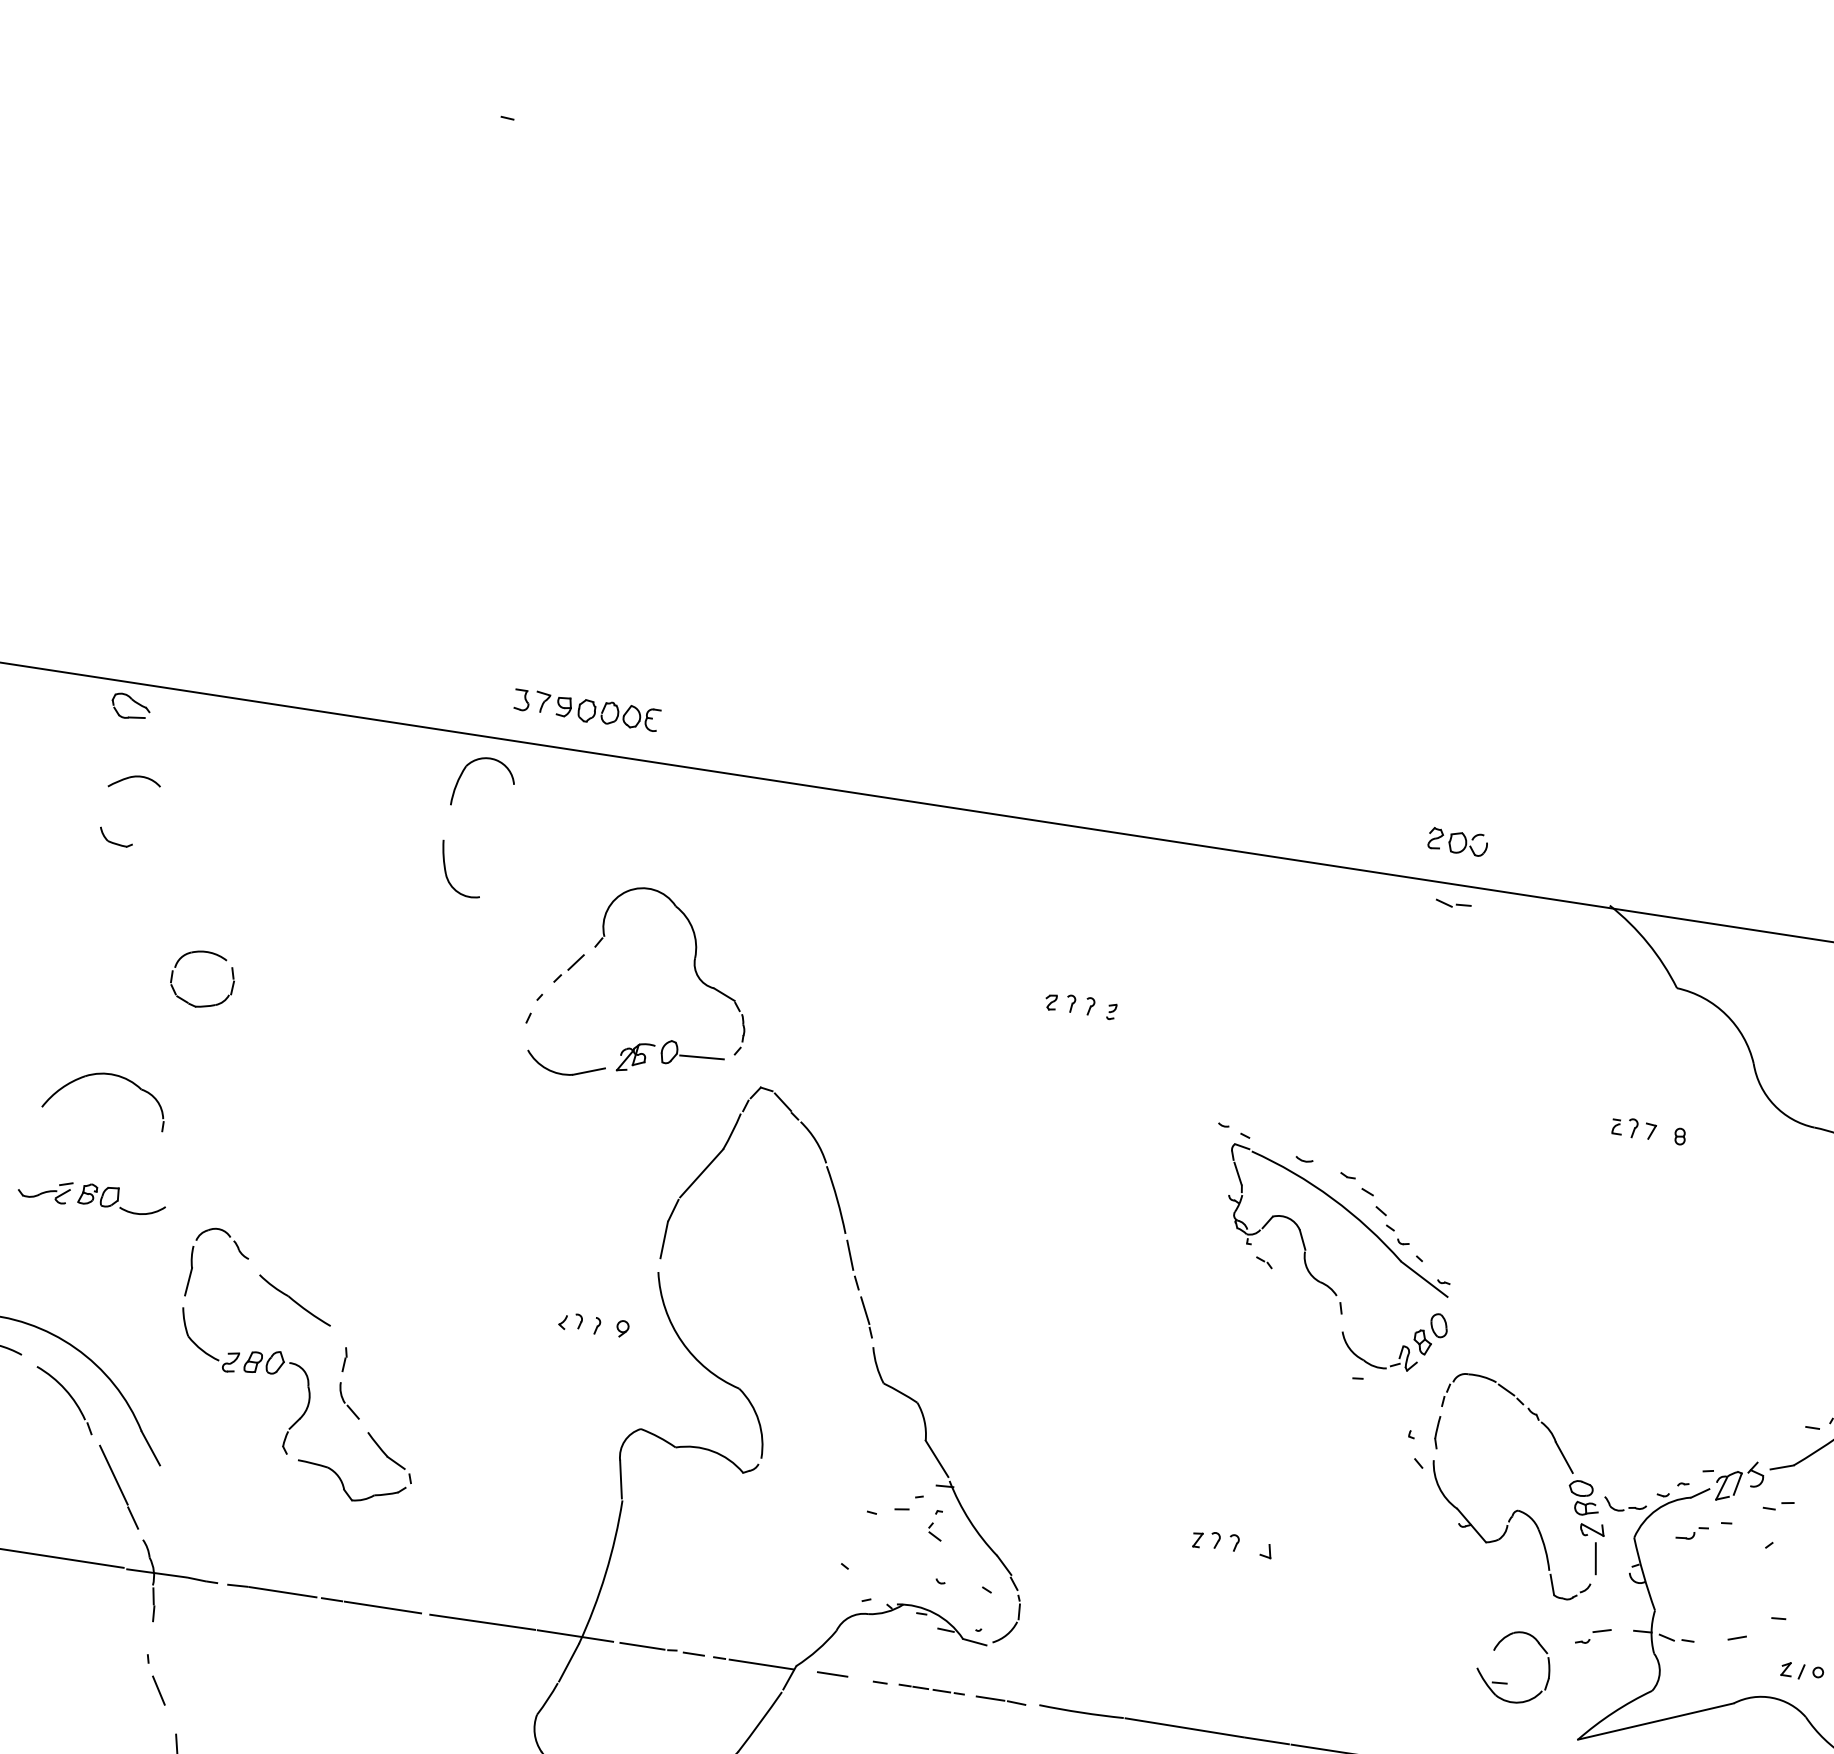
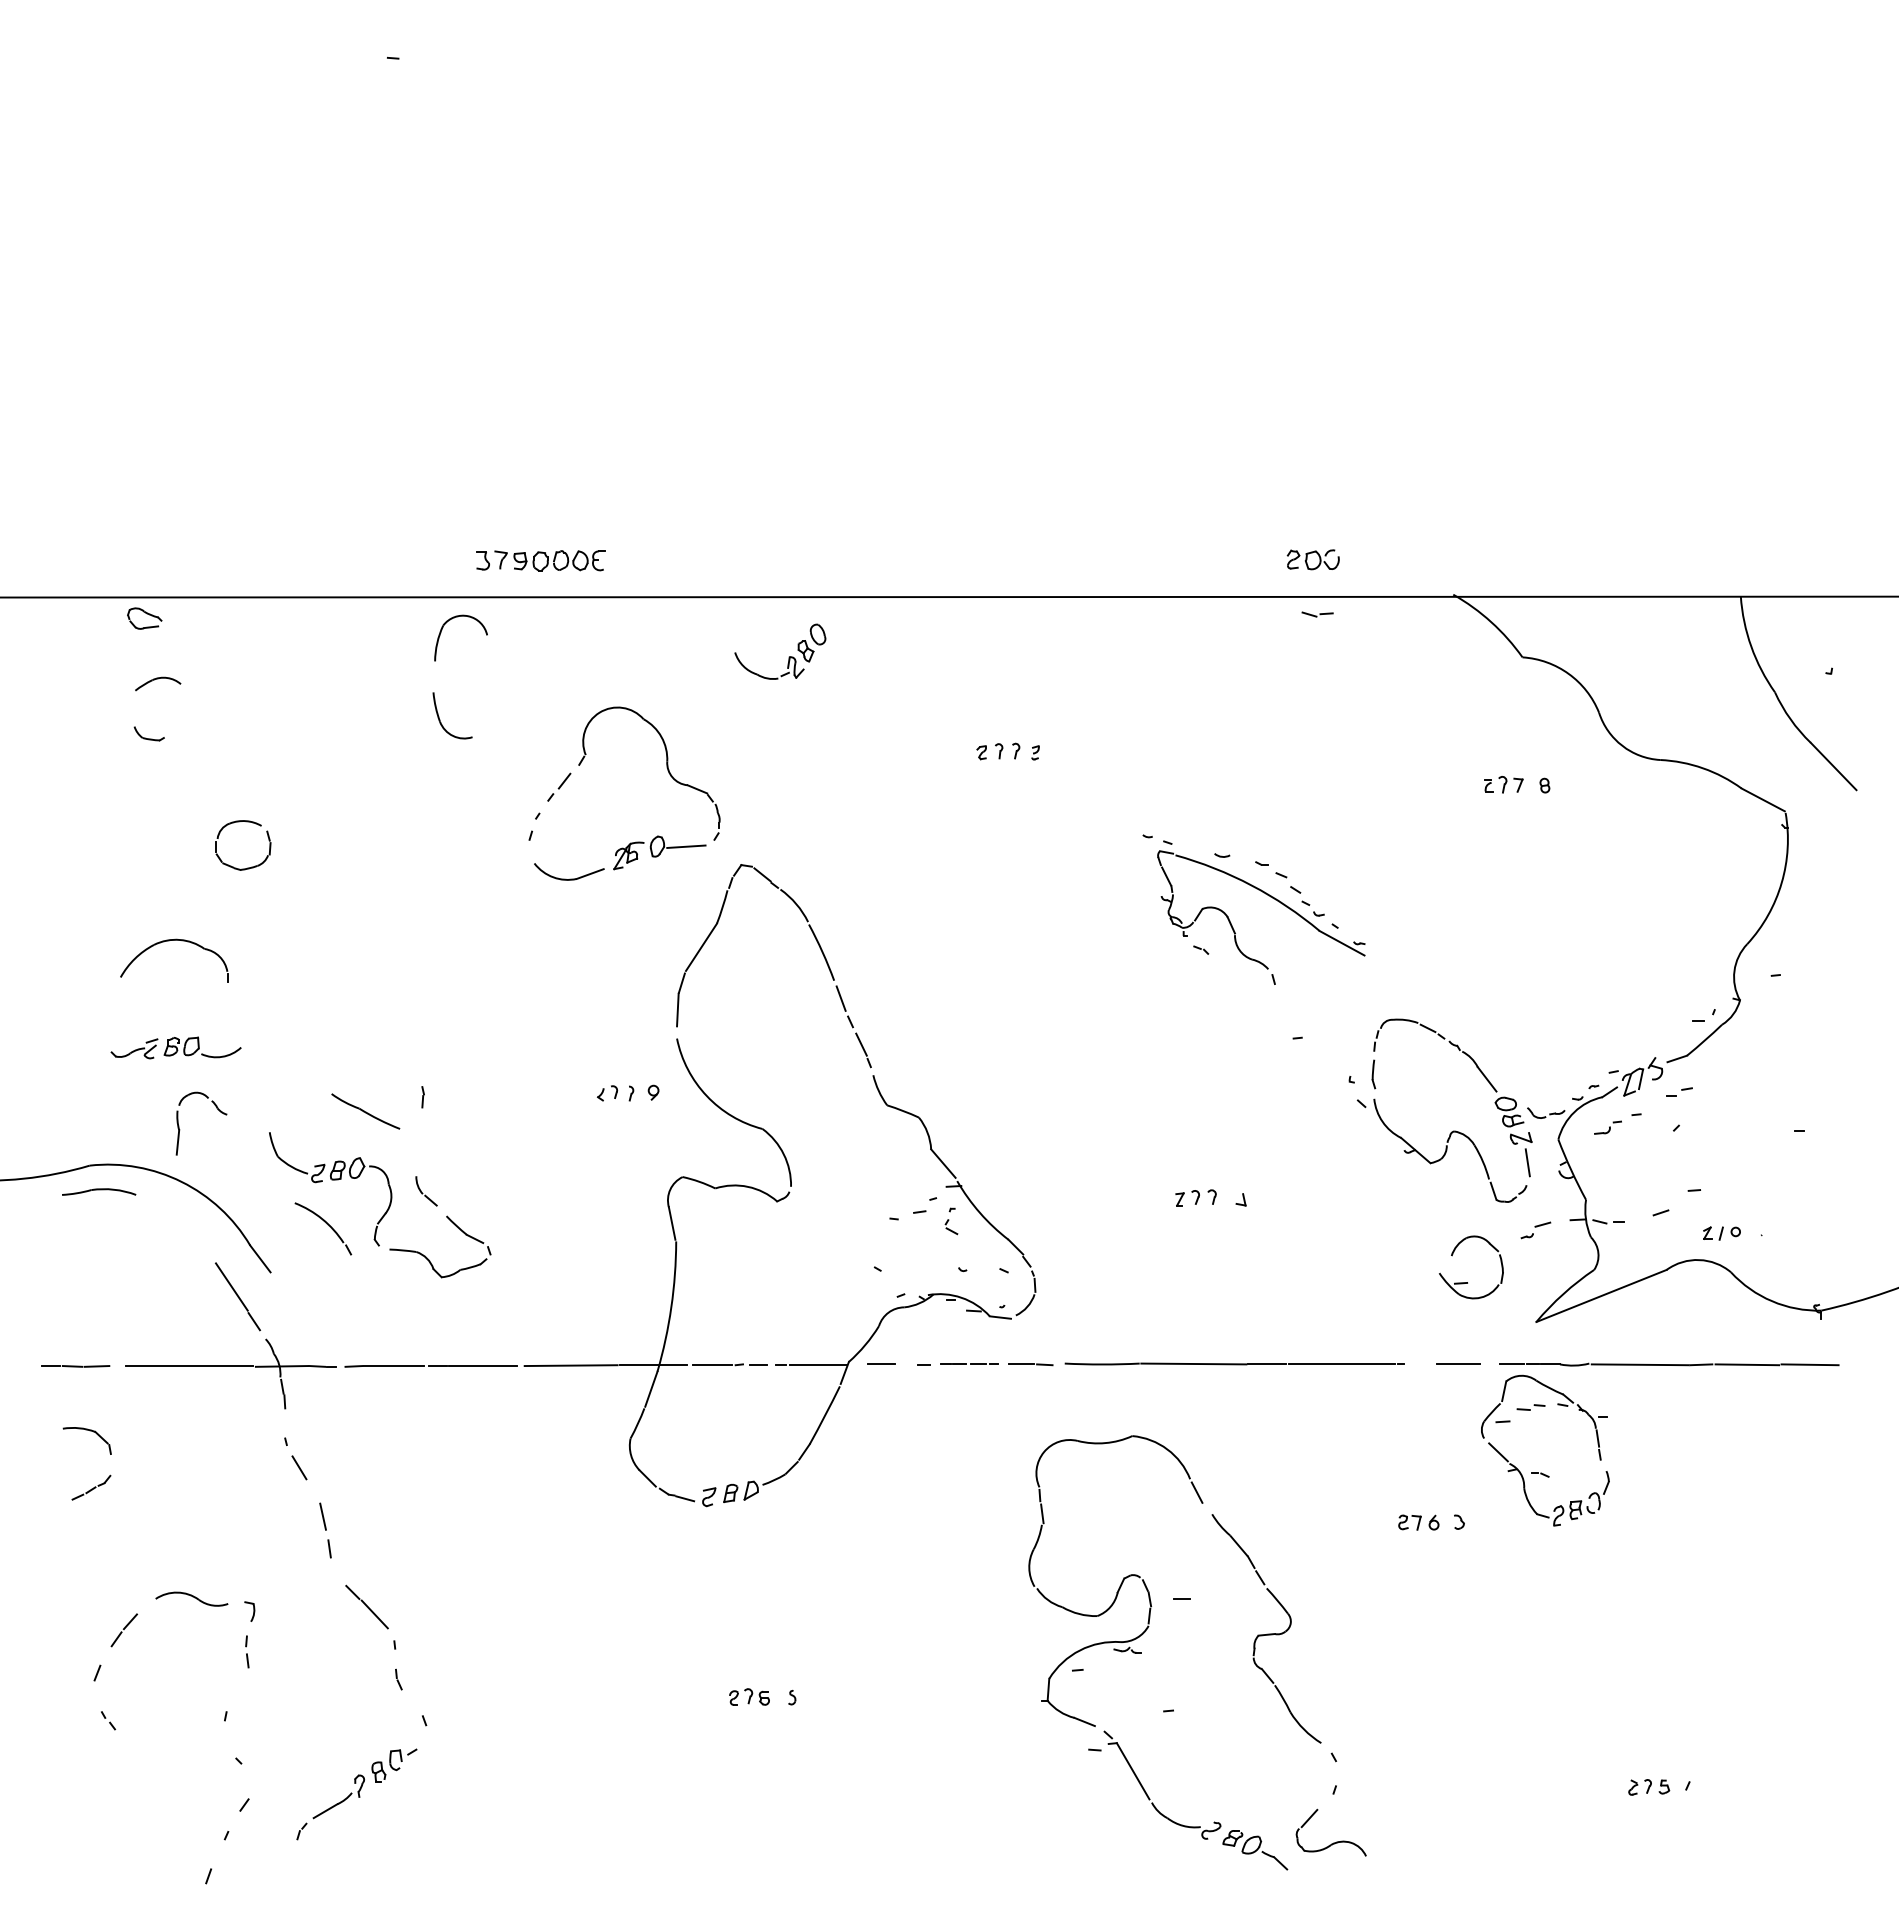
part: (237, 1250) -> (216, 1108), moved
part: (1401, 1346) -> (788, 657), moved
line: (344, 1359) -> (422, 1097), moved
part: (64, 1400) -> (323, 1228), moved

